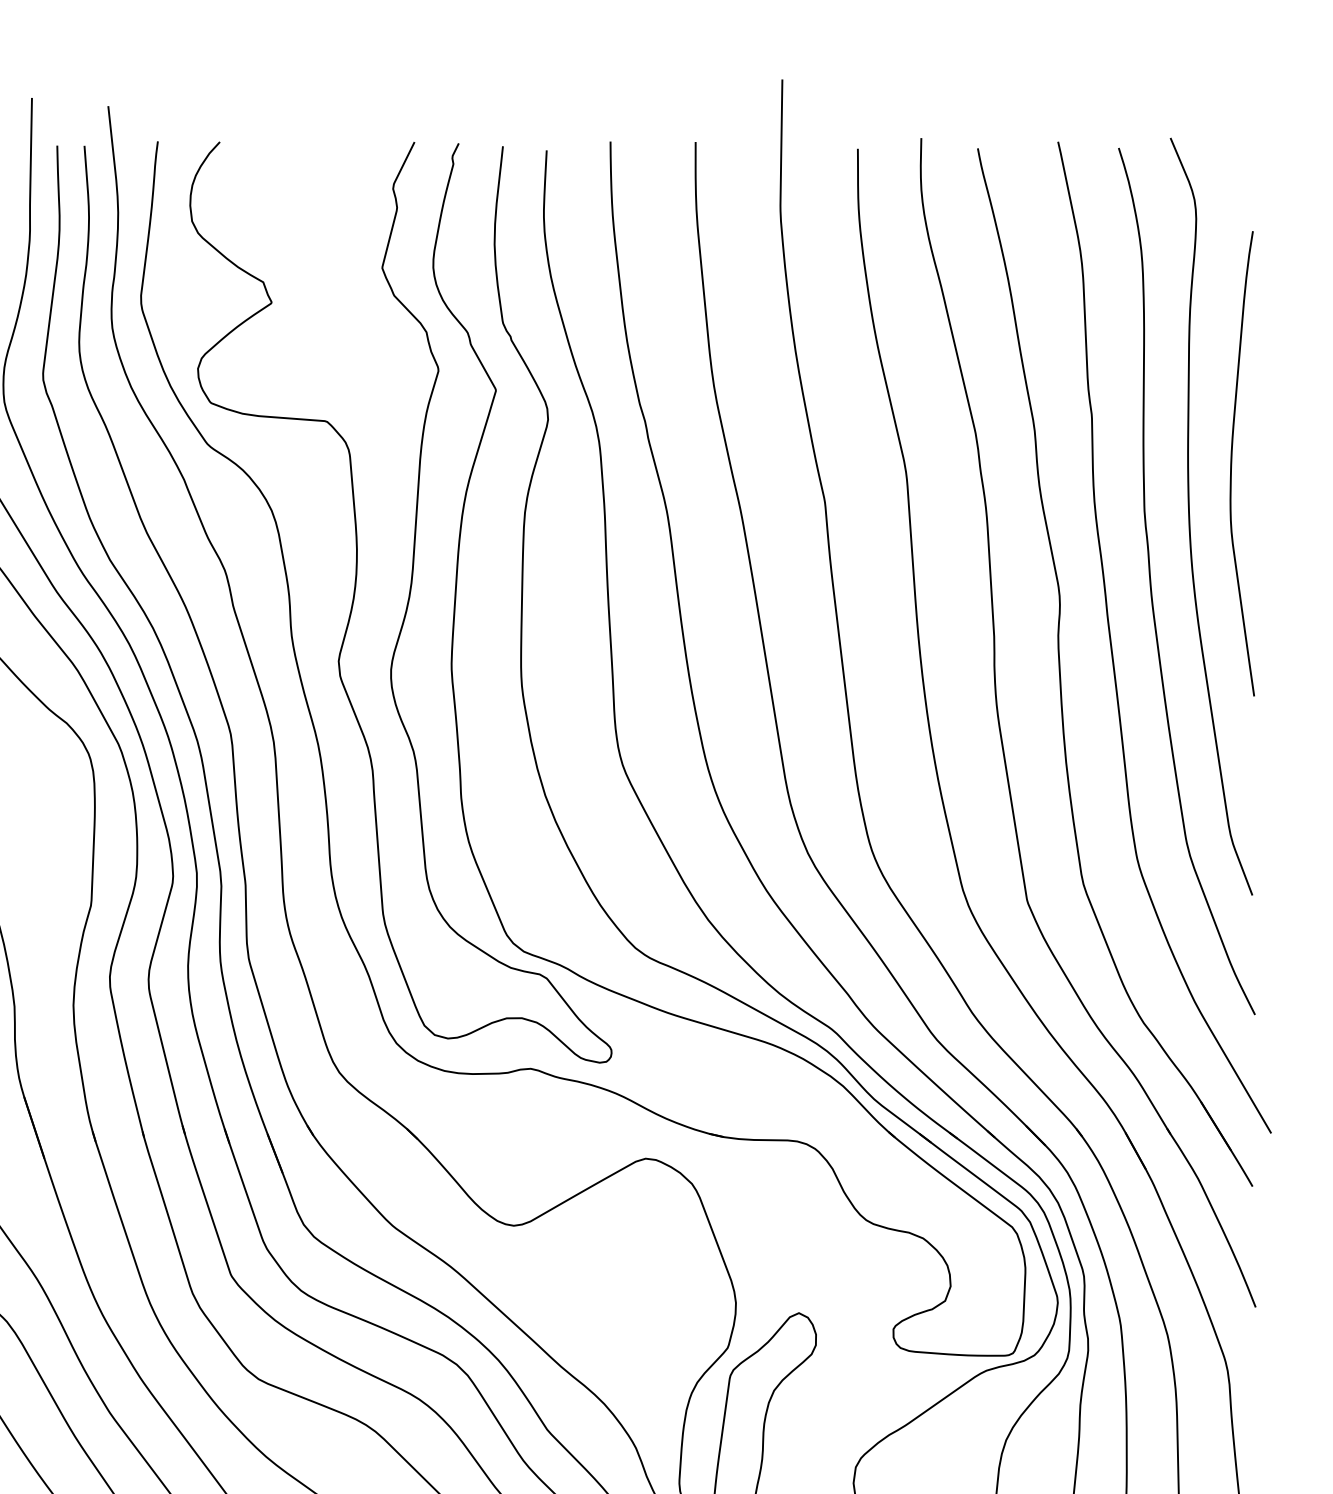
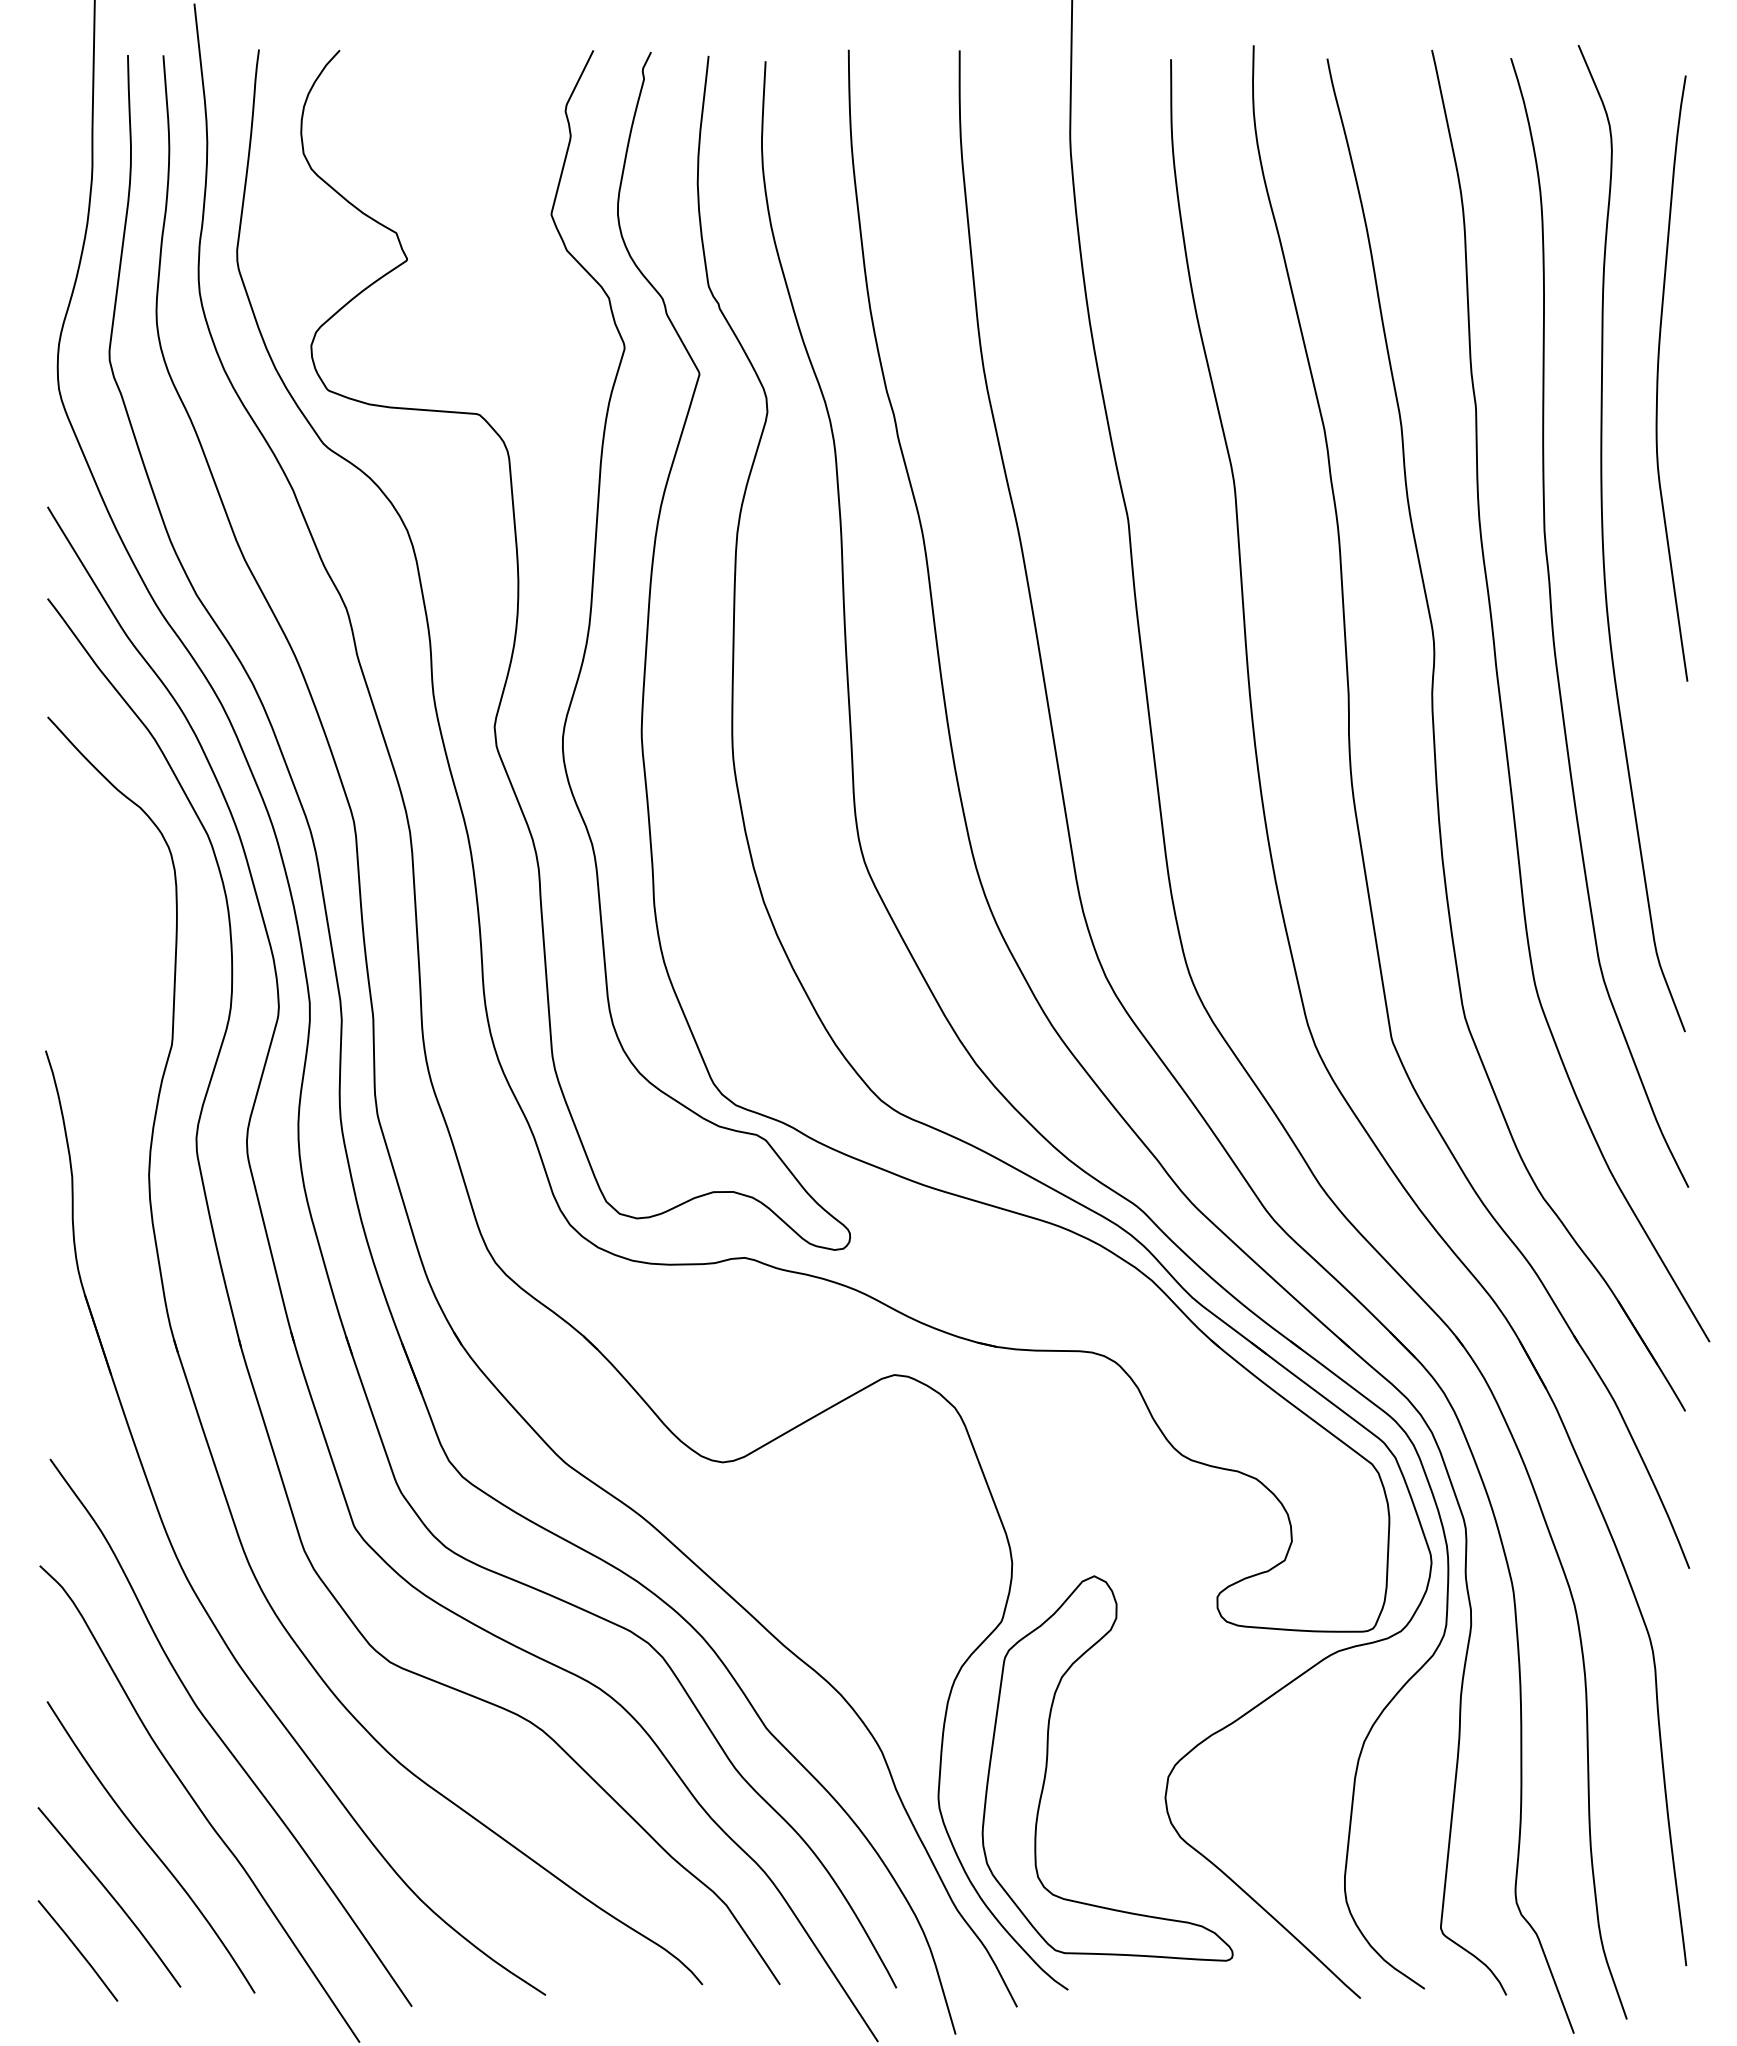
curve: (1231, 463) -> (1658, 378), moved

